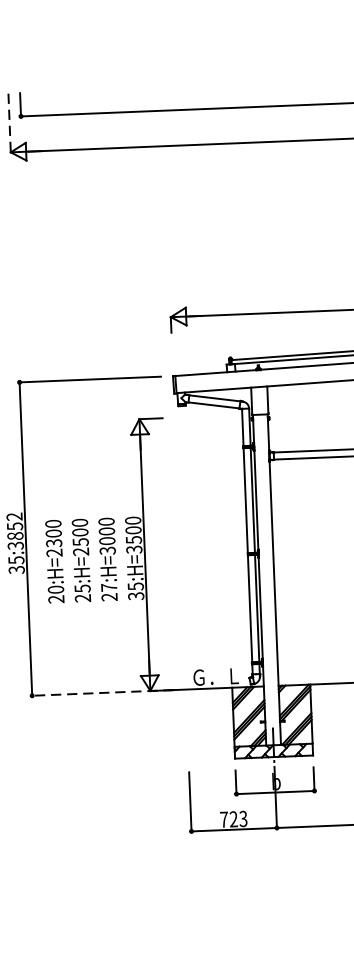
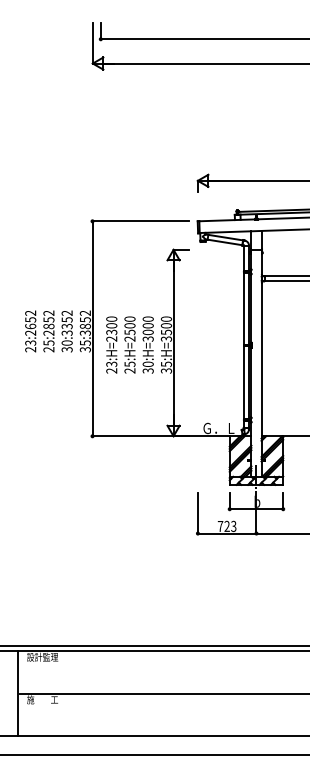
line: (9, 123) -> (92, 43), dashed -> solid
text: (55, 588) -> (111, 363), 20:H=2300 -> 23:H=2300
text: (108, 592) -> (147, 367), 27:H=3000 -> 30:H=3000
line: (102, 693) -> (140, 436), dashed -> solid

